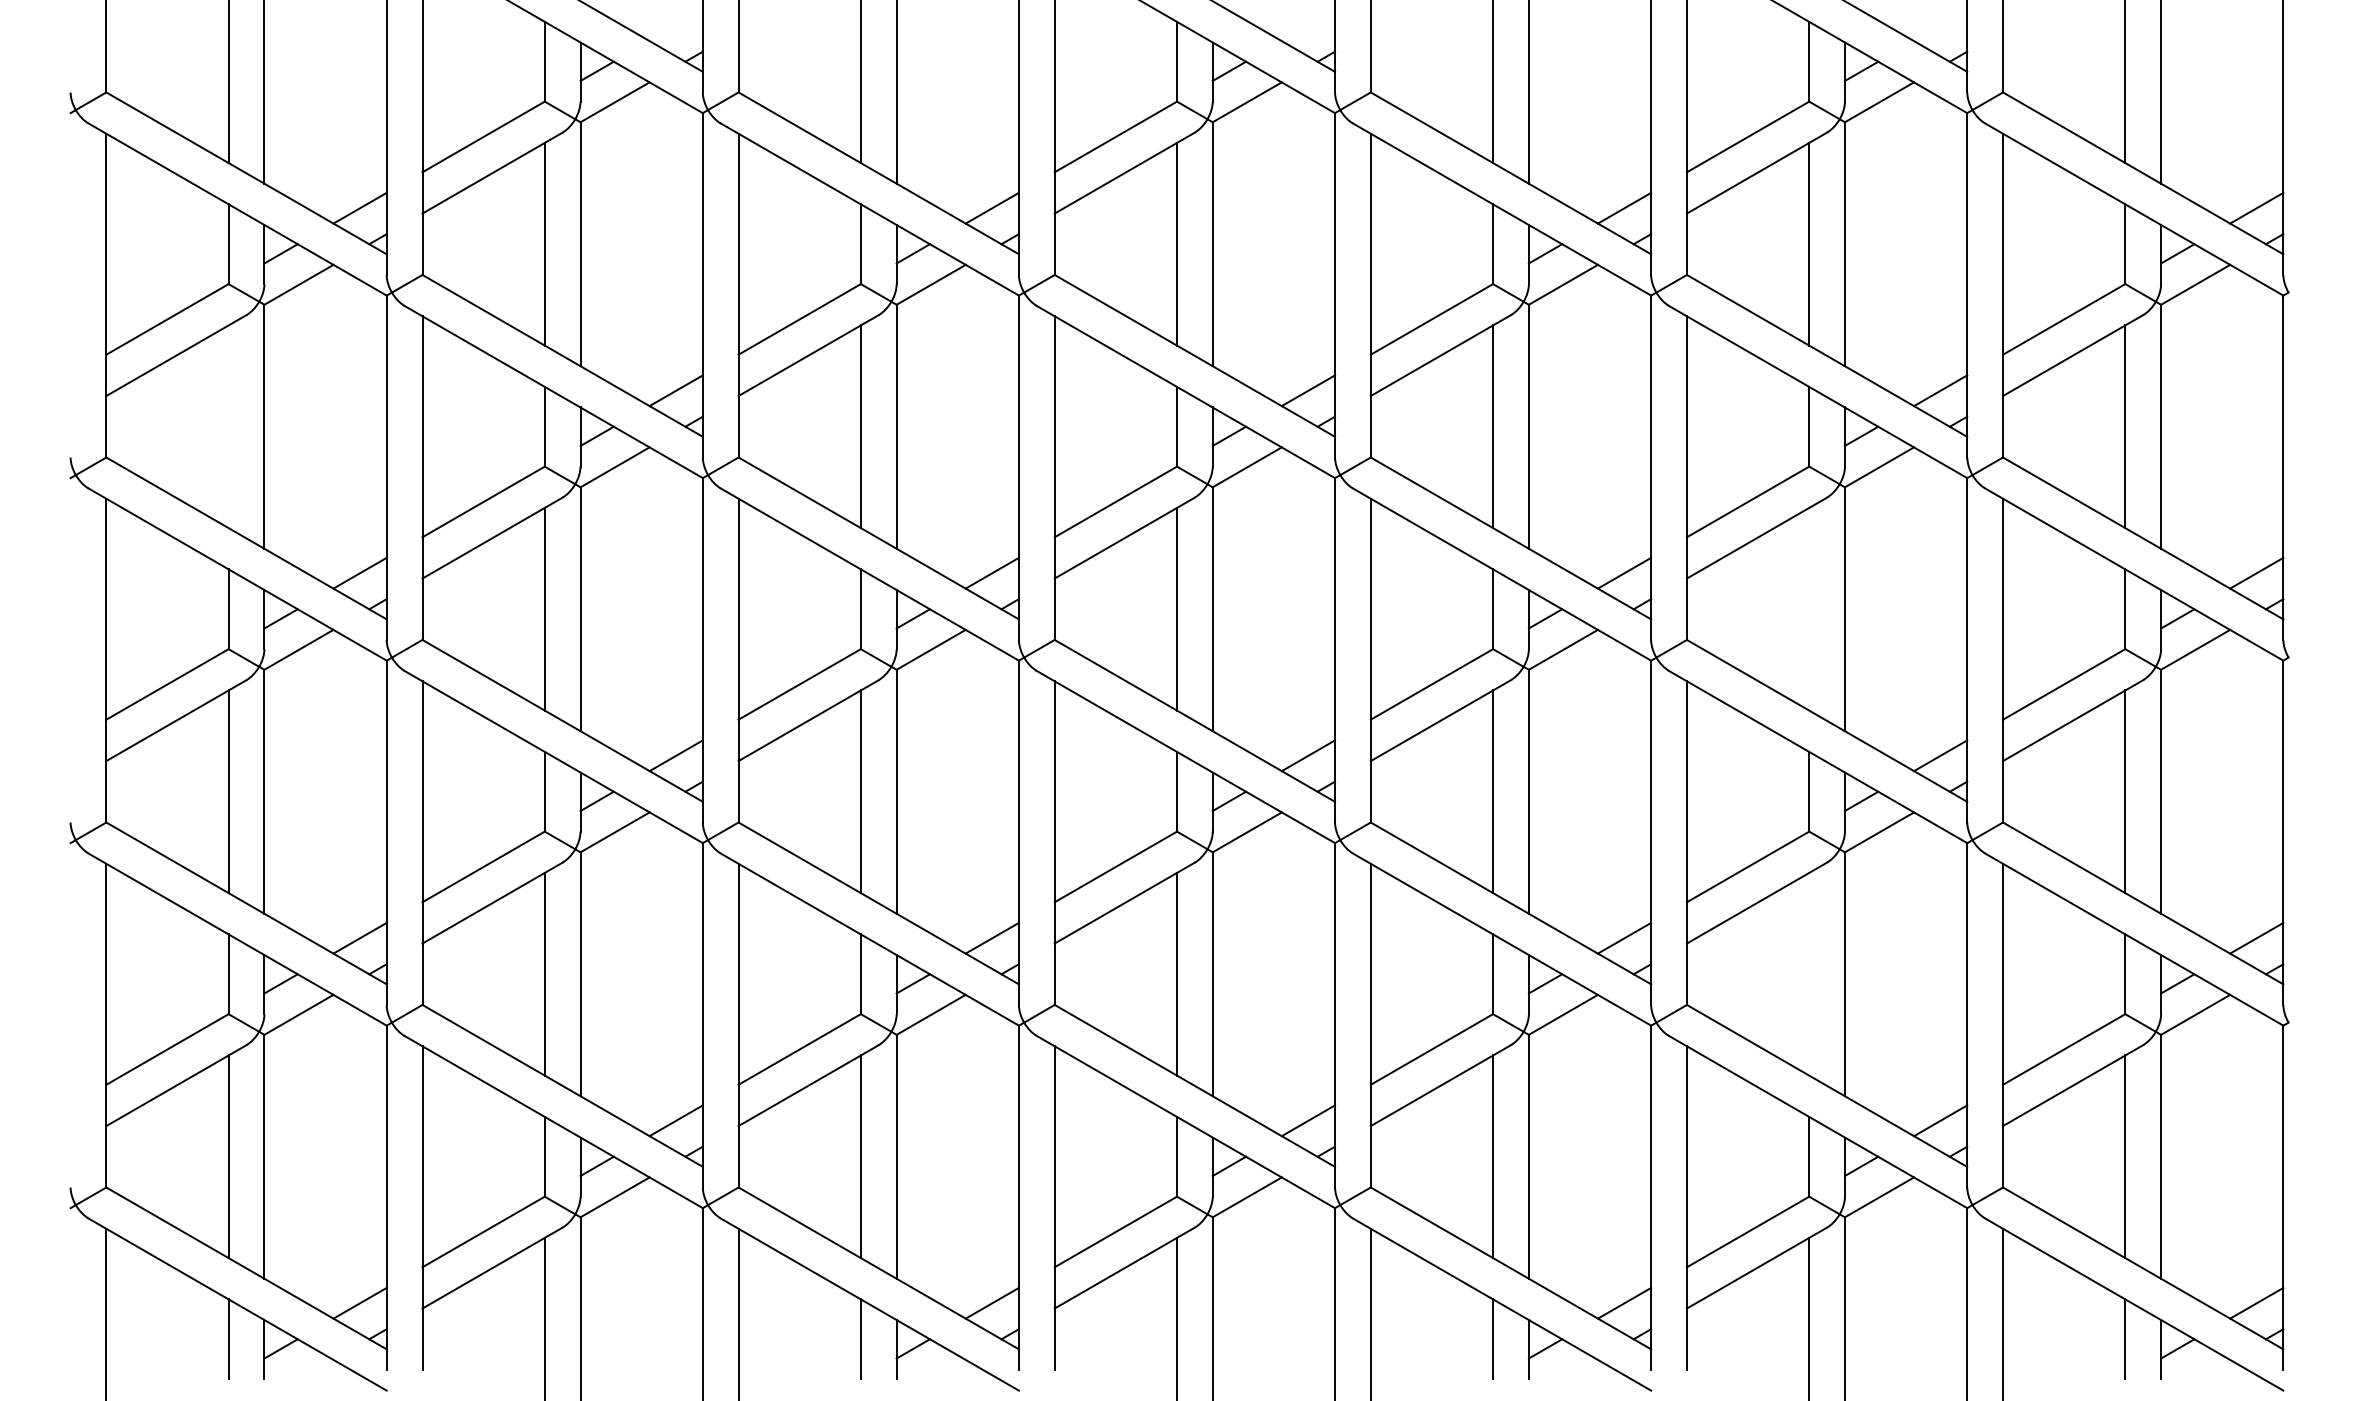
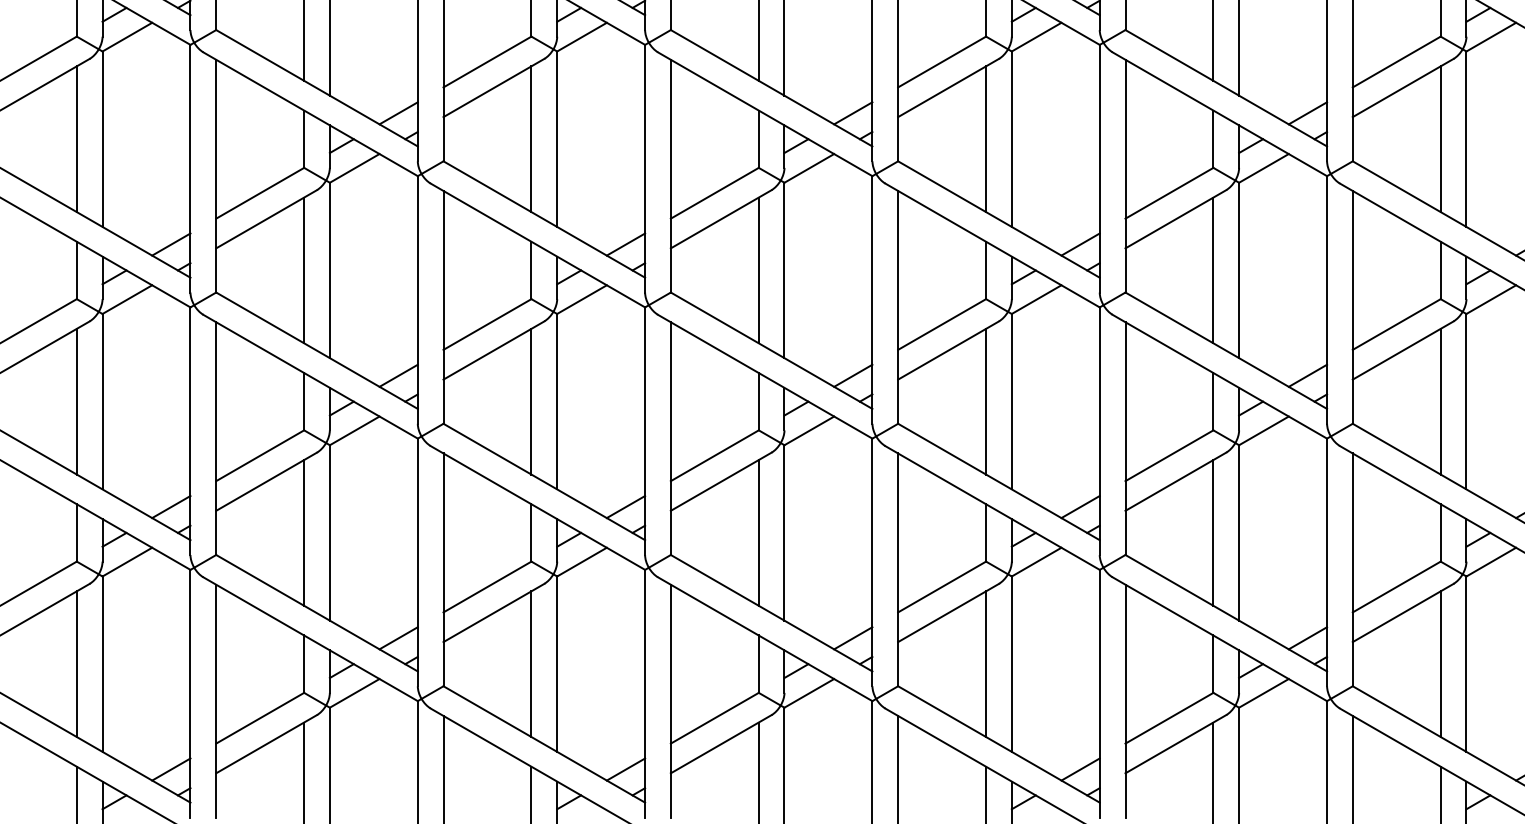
line: (228, 426) -> (76, 139), added
line: (1809, 608) -> (1213, 269), added
line: (1809, 973) -> (1213, 532), added

